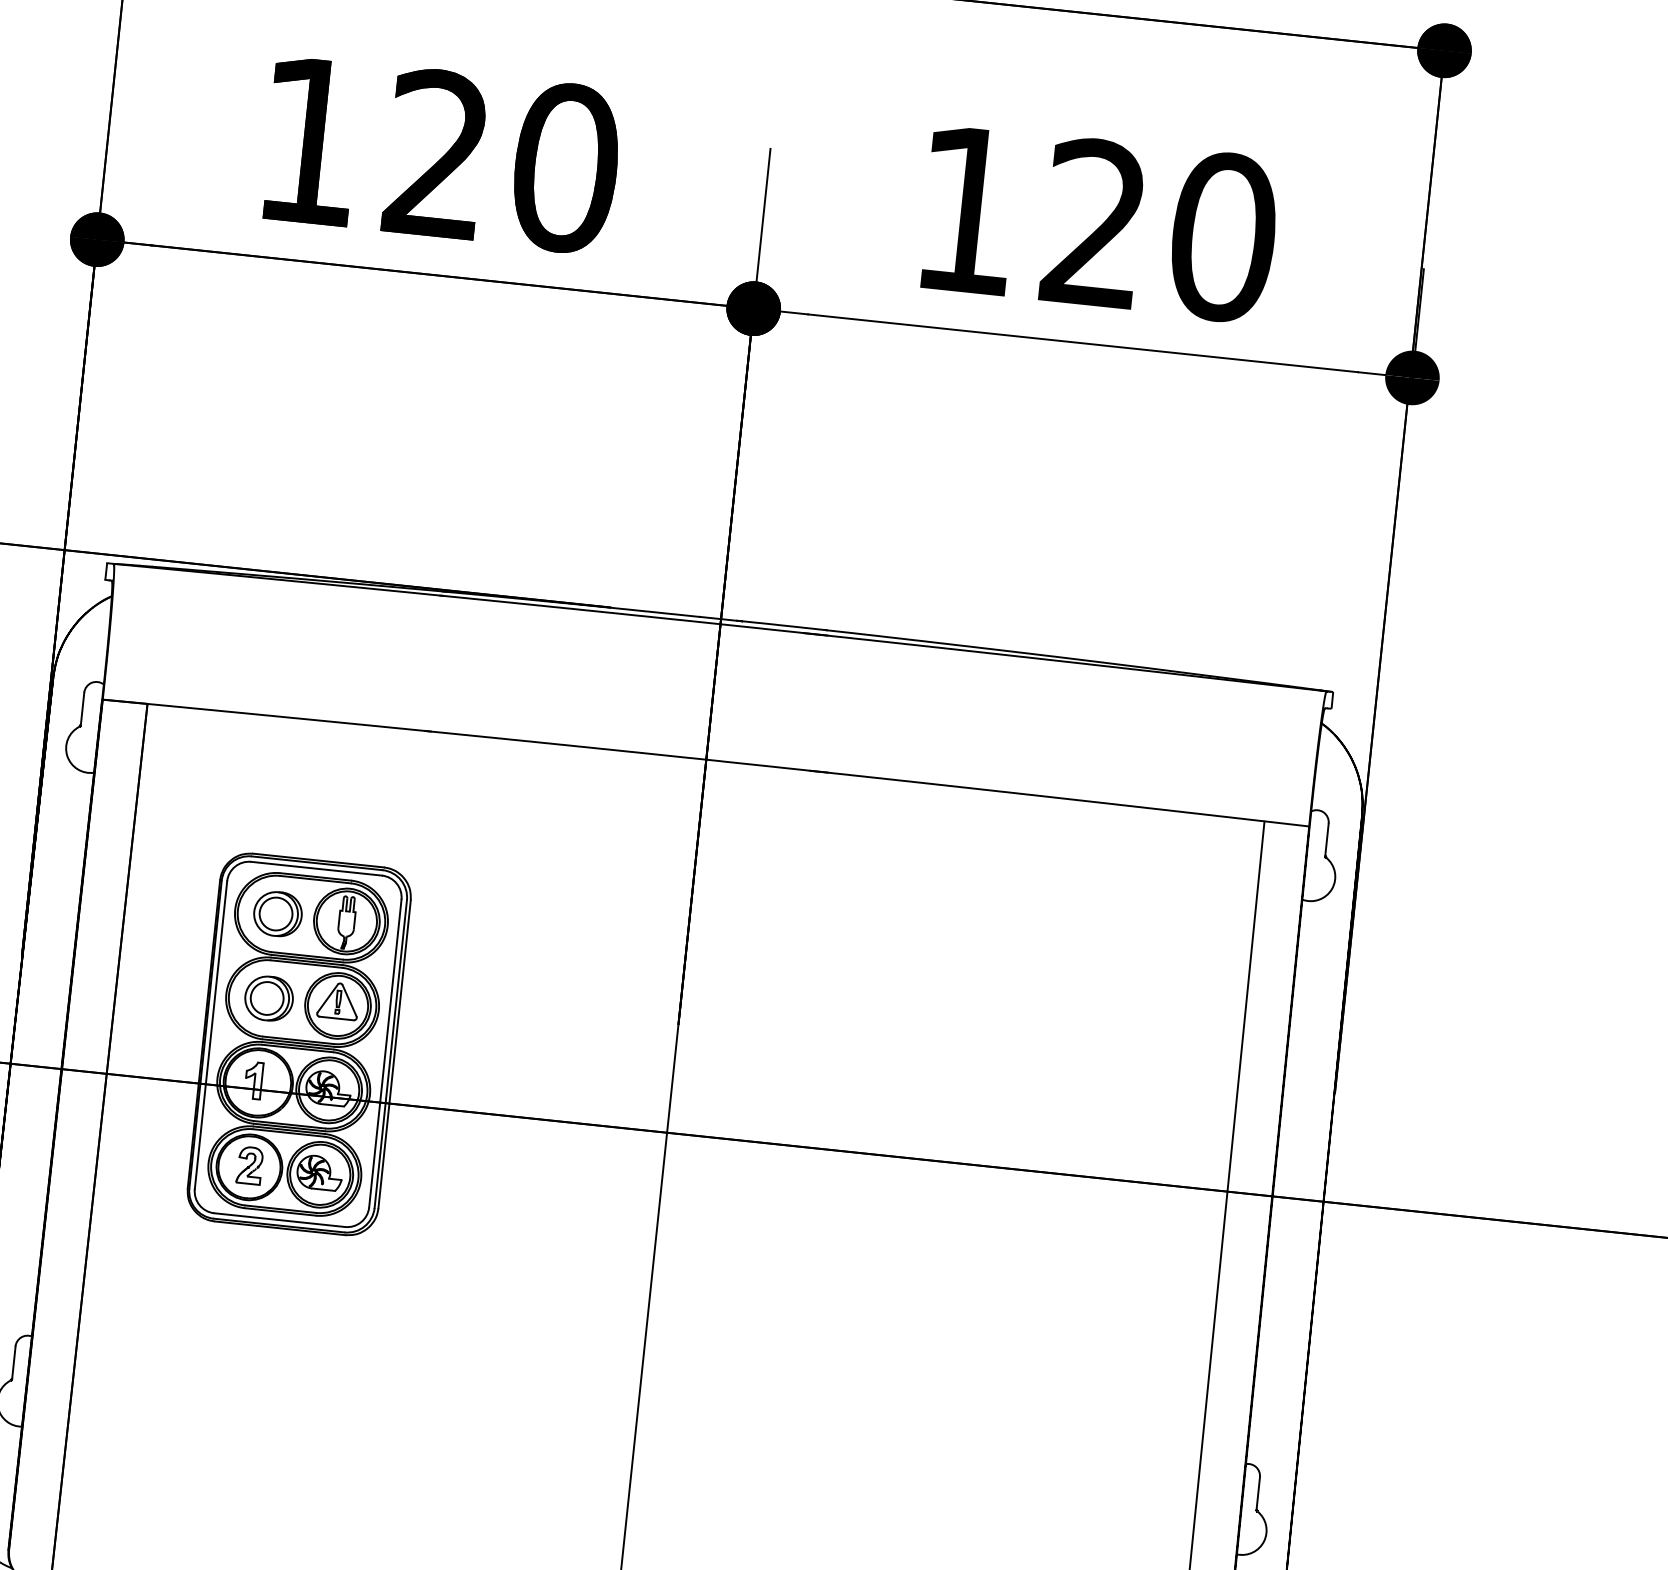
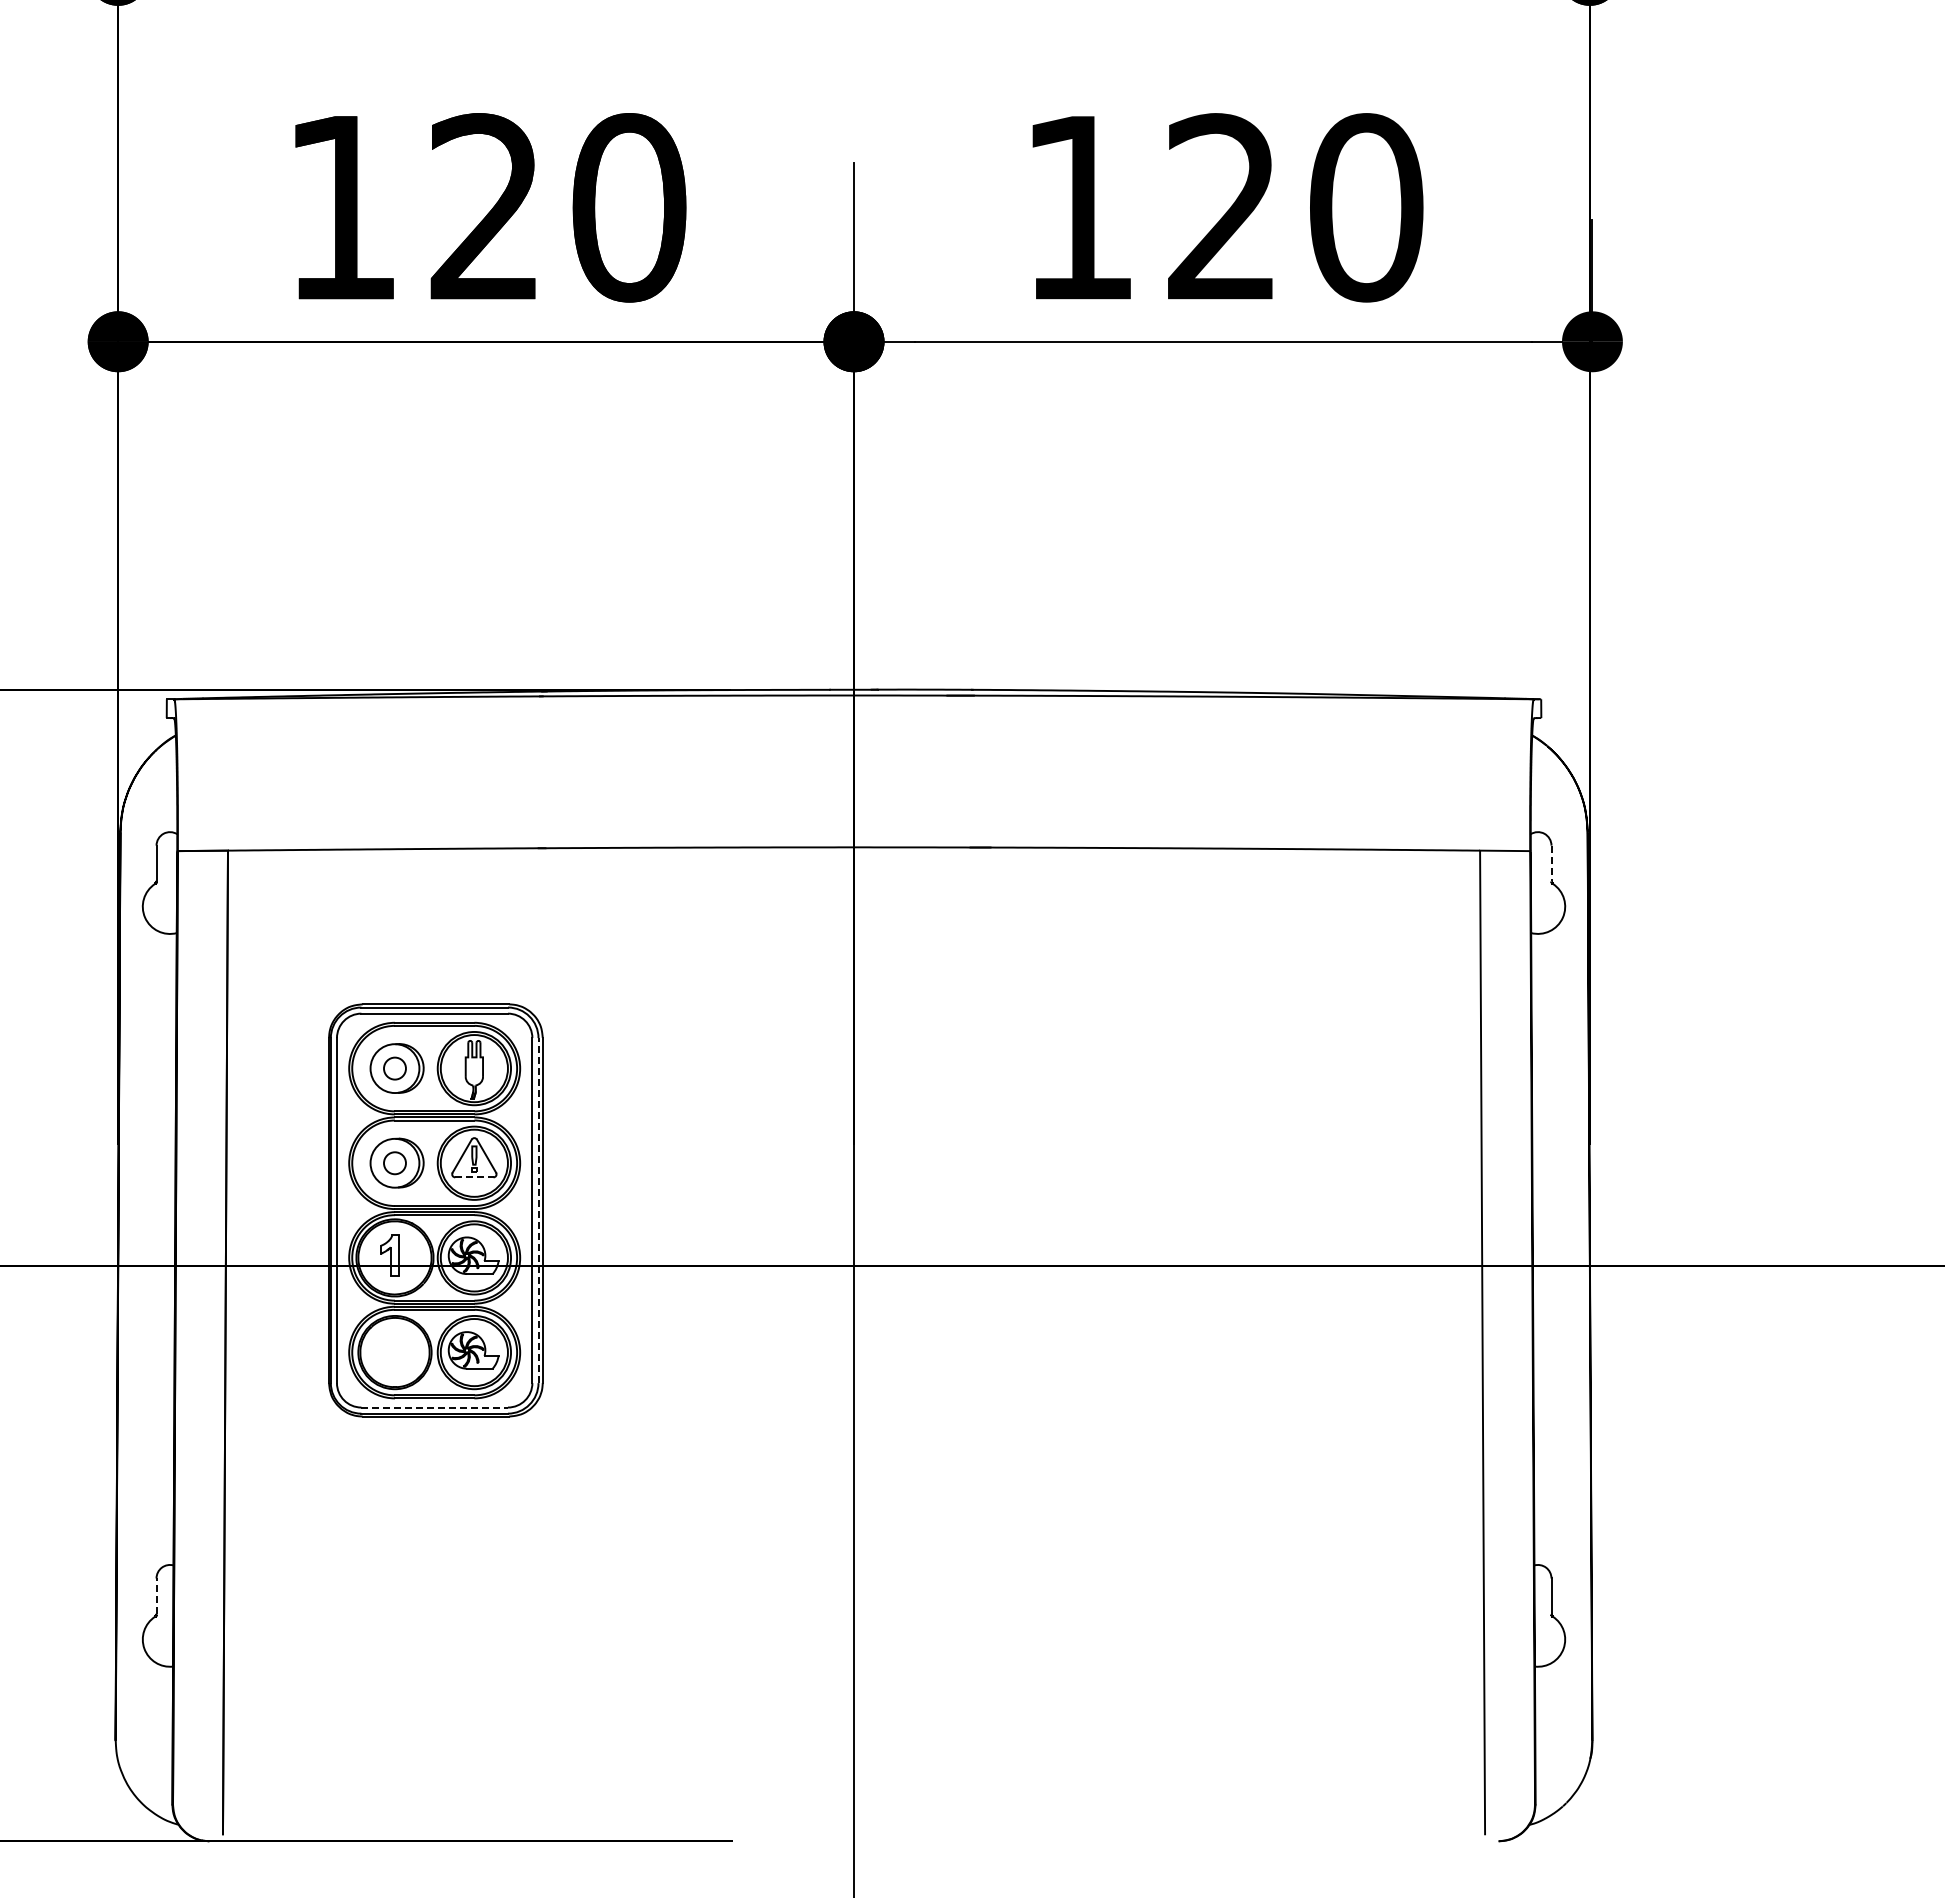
line: (1327, 839) -> (1551, 863), solid -> dashed
circle: (275, 913) -> (394, 1068), size x0.6
circle: (266, 997) -> (394, 1162), size x0.6
line: (336, 1018) -> (474, 1177), solid -> dashed
line: (390, 1054) -> (538, 1210), solid -> dashed
part: (250, 1165) -> (395, 1350), removed
line: (280, 1220) -> (435, 1407), solid -> dashed
line: (13, 1362) -> (156, 1596), solid -> dashed

